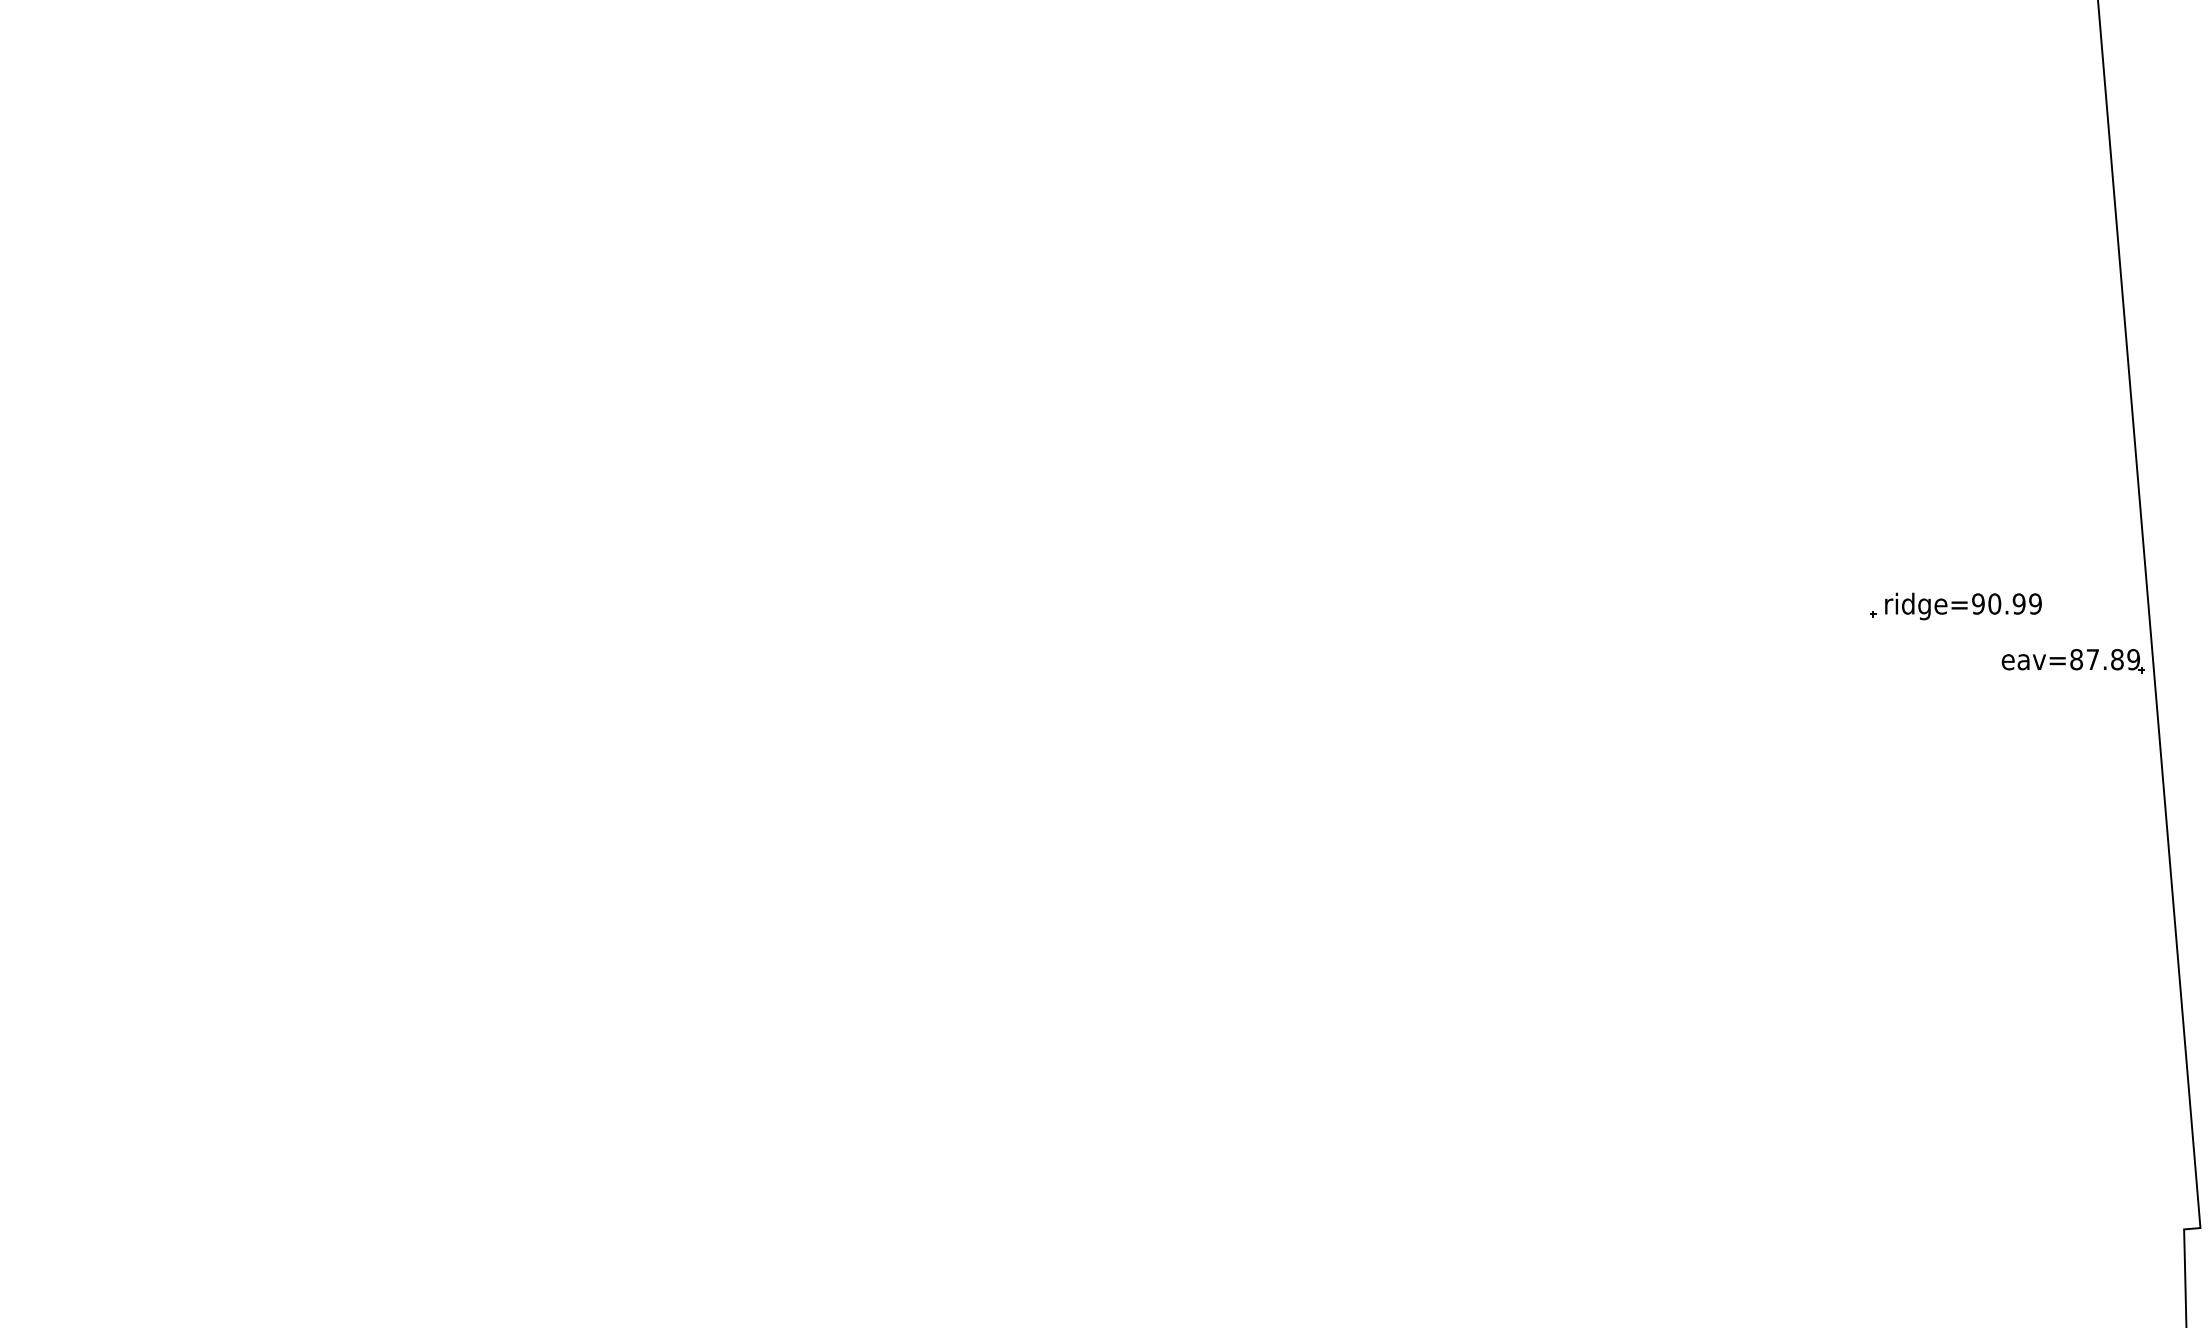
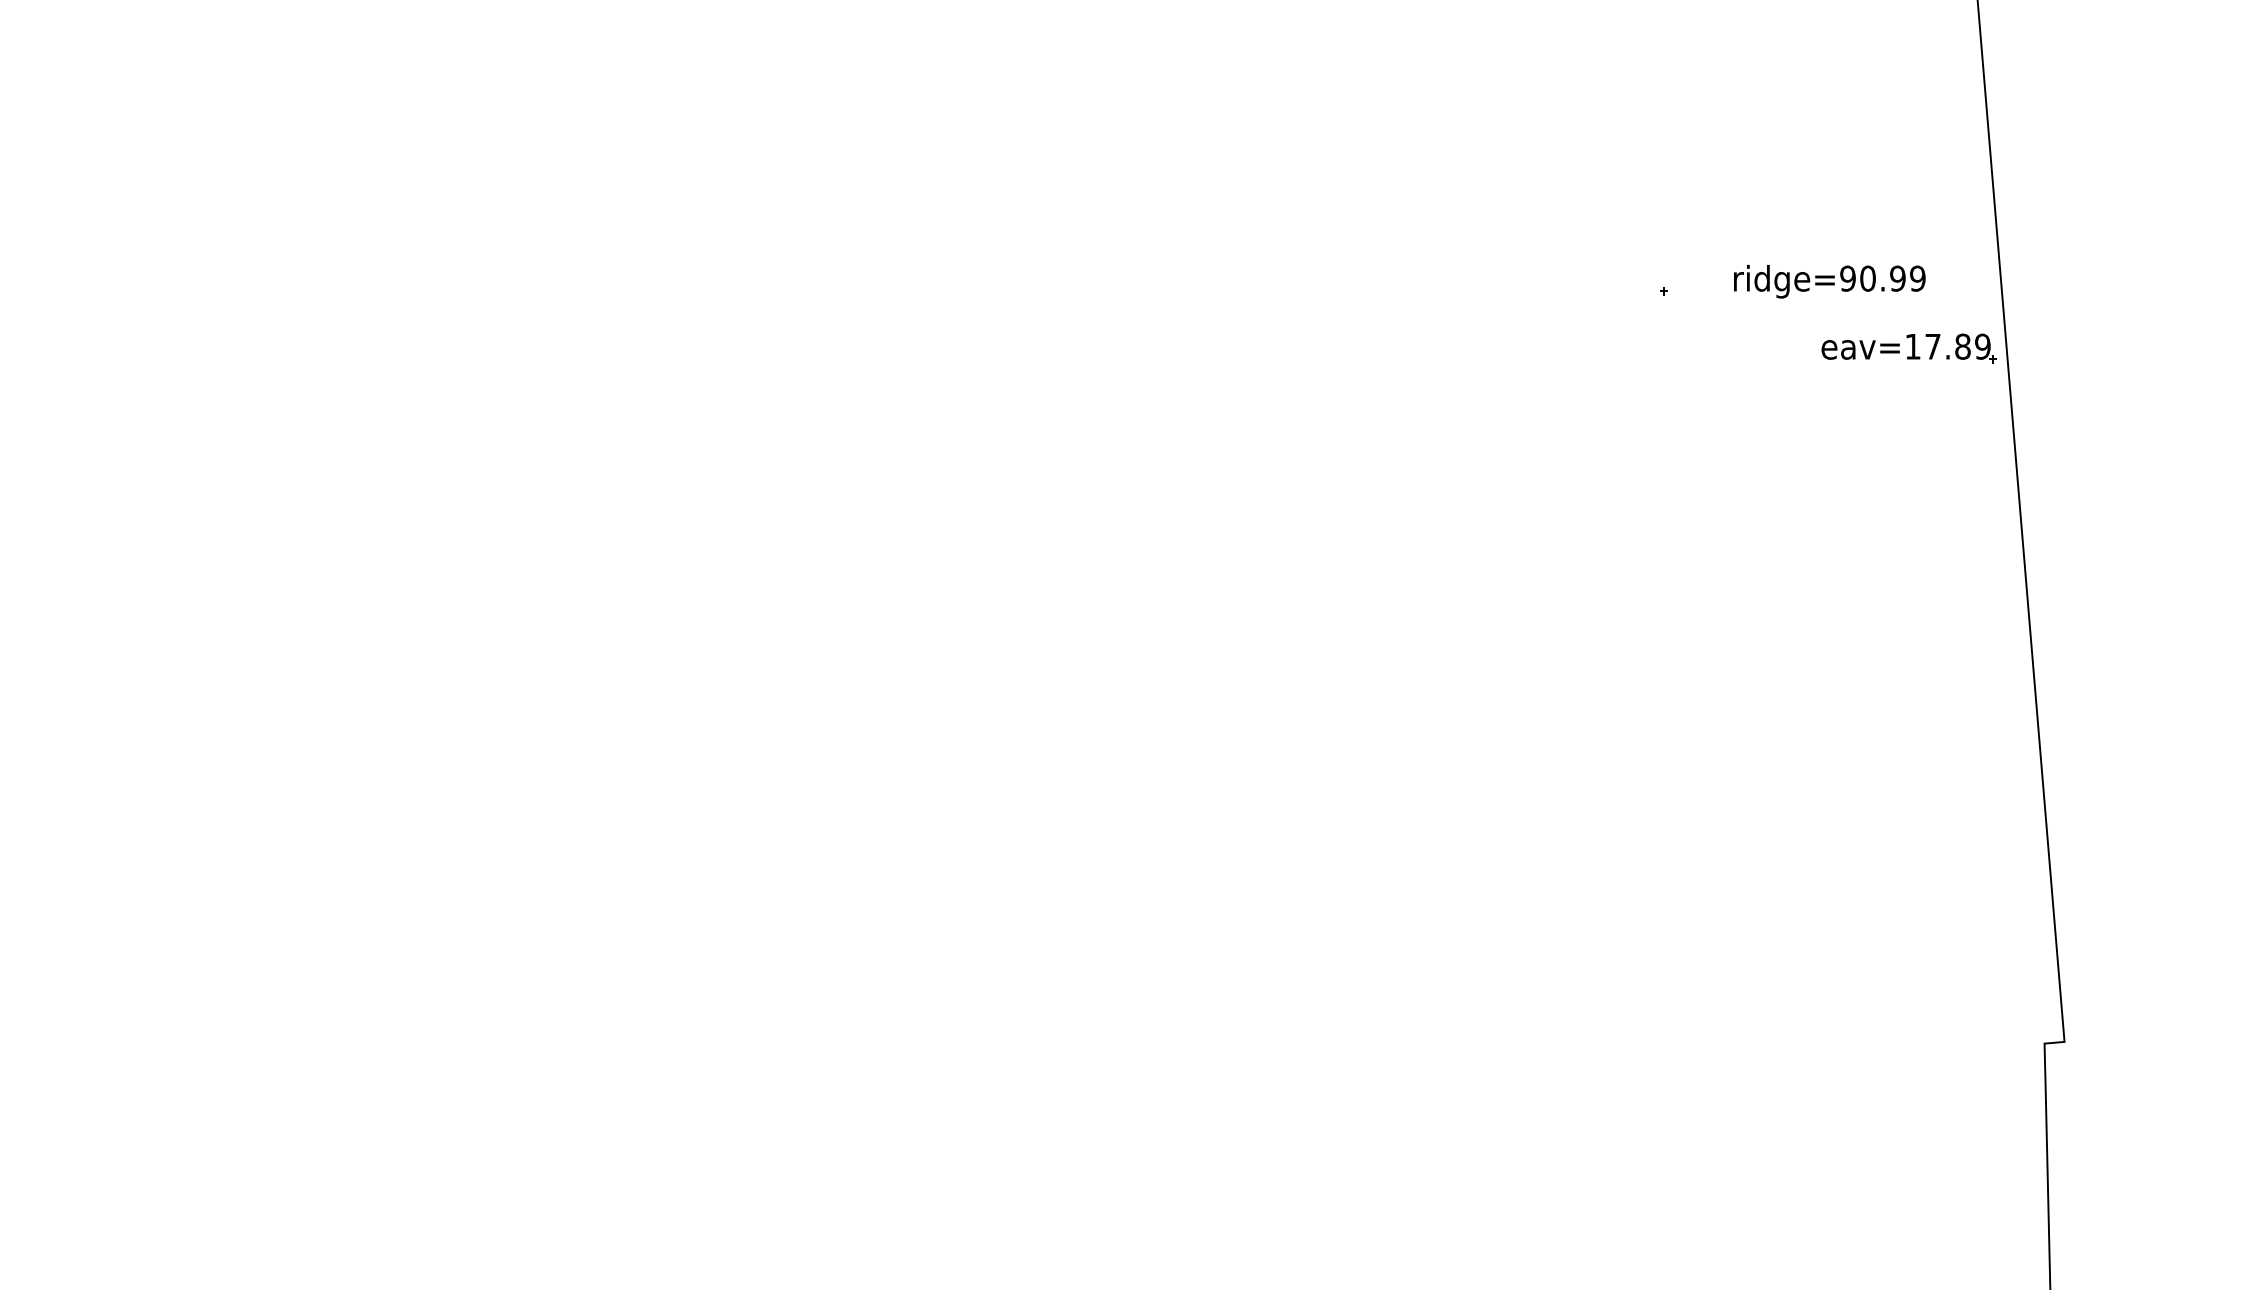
text: (1963, 606) -> (1829, 281), moved
text: (2076, 659) -> (1912, 346), eav=87.89 -> eav=17.89

